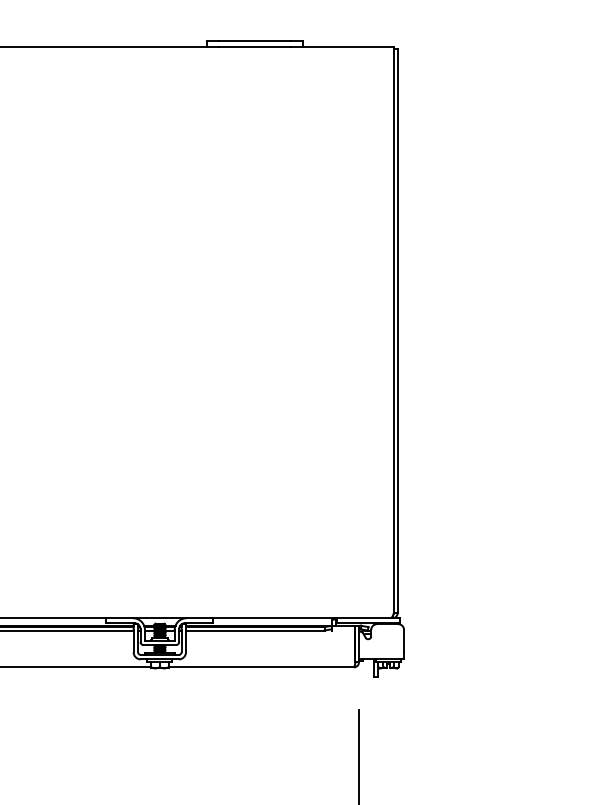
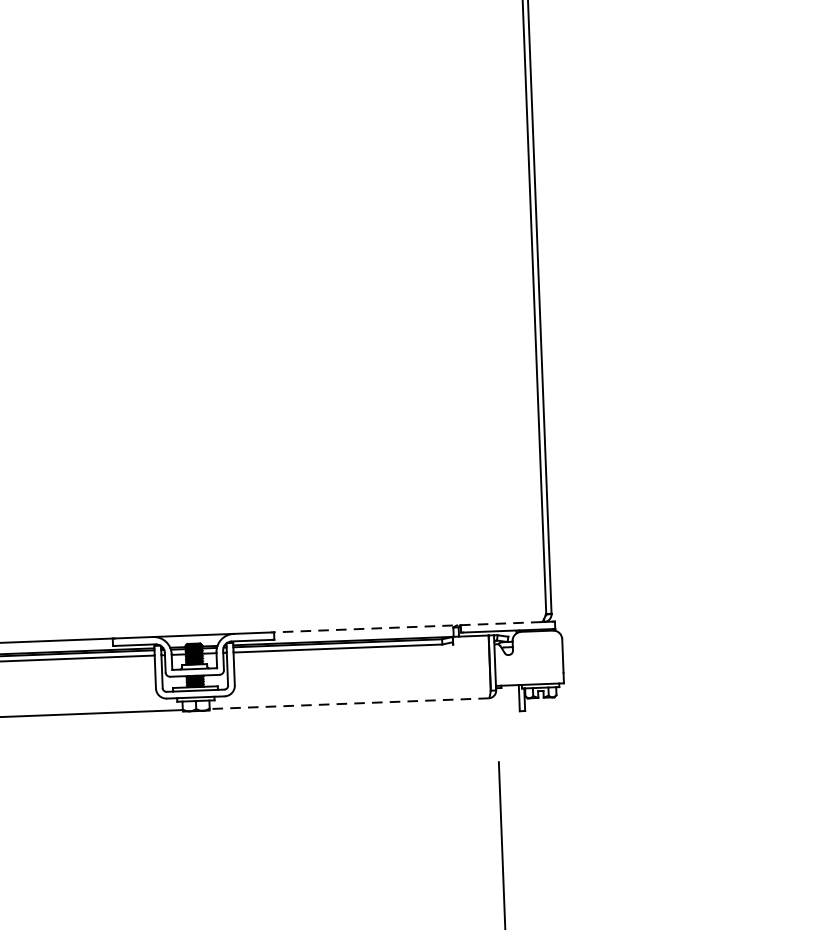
line: (302, 618) -> (408, 627), solid -> dashed
line: (261, 667) -> (349, 703), solid -> dashed

